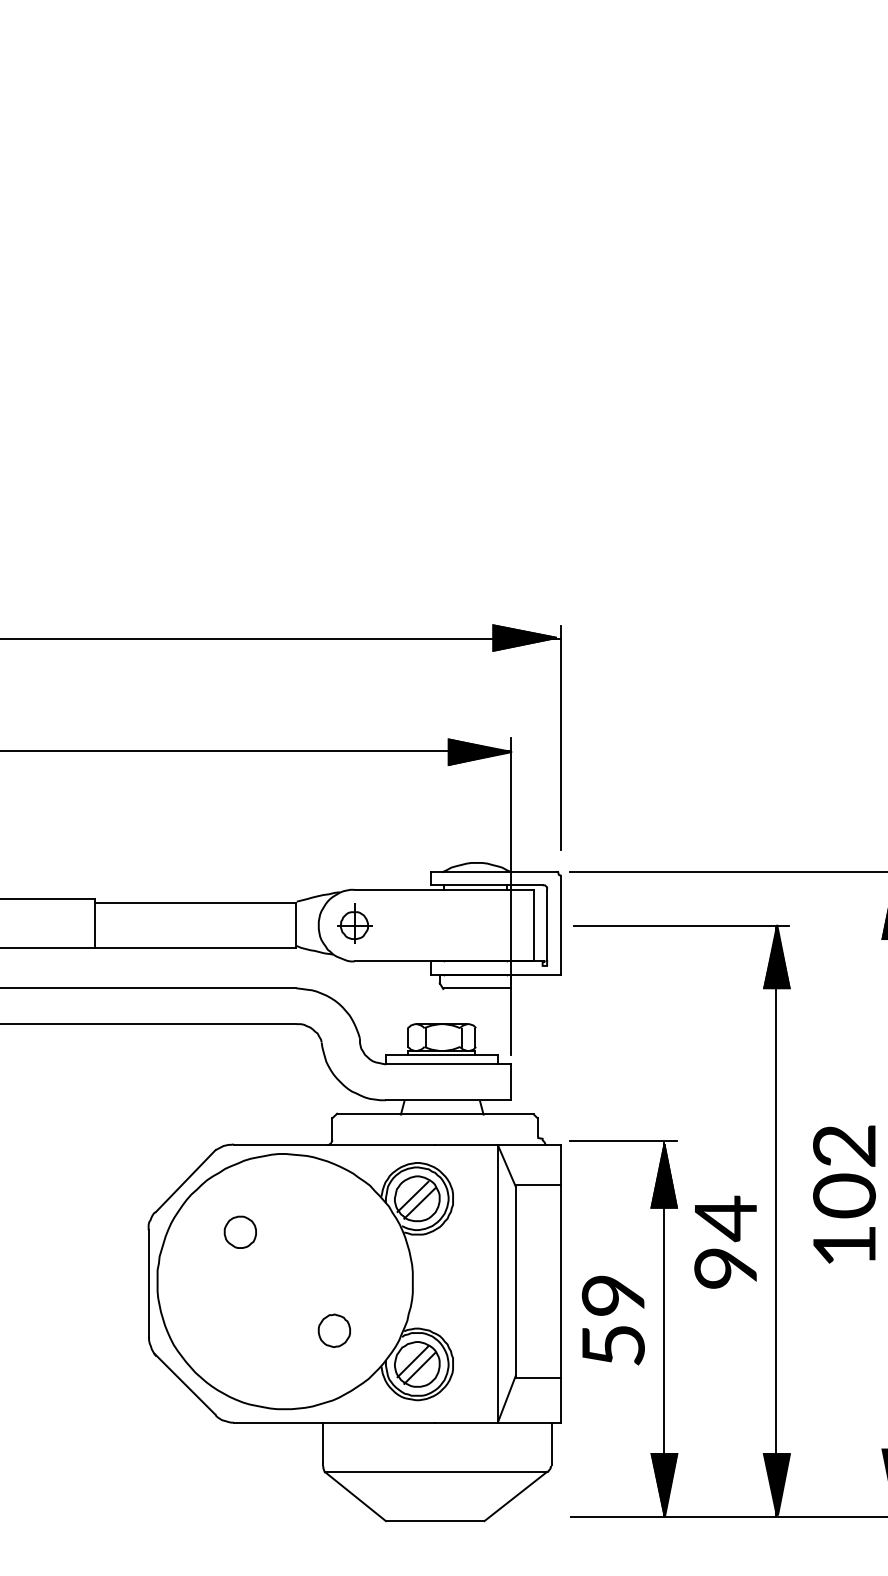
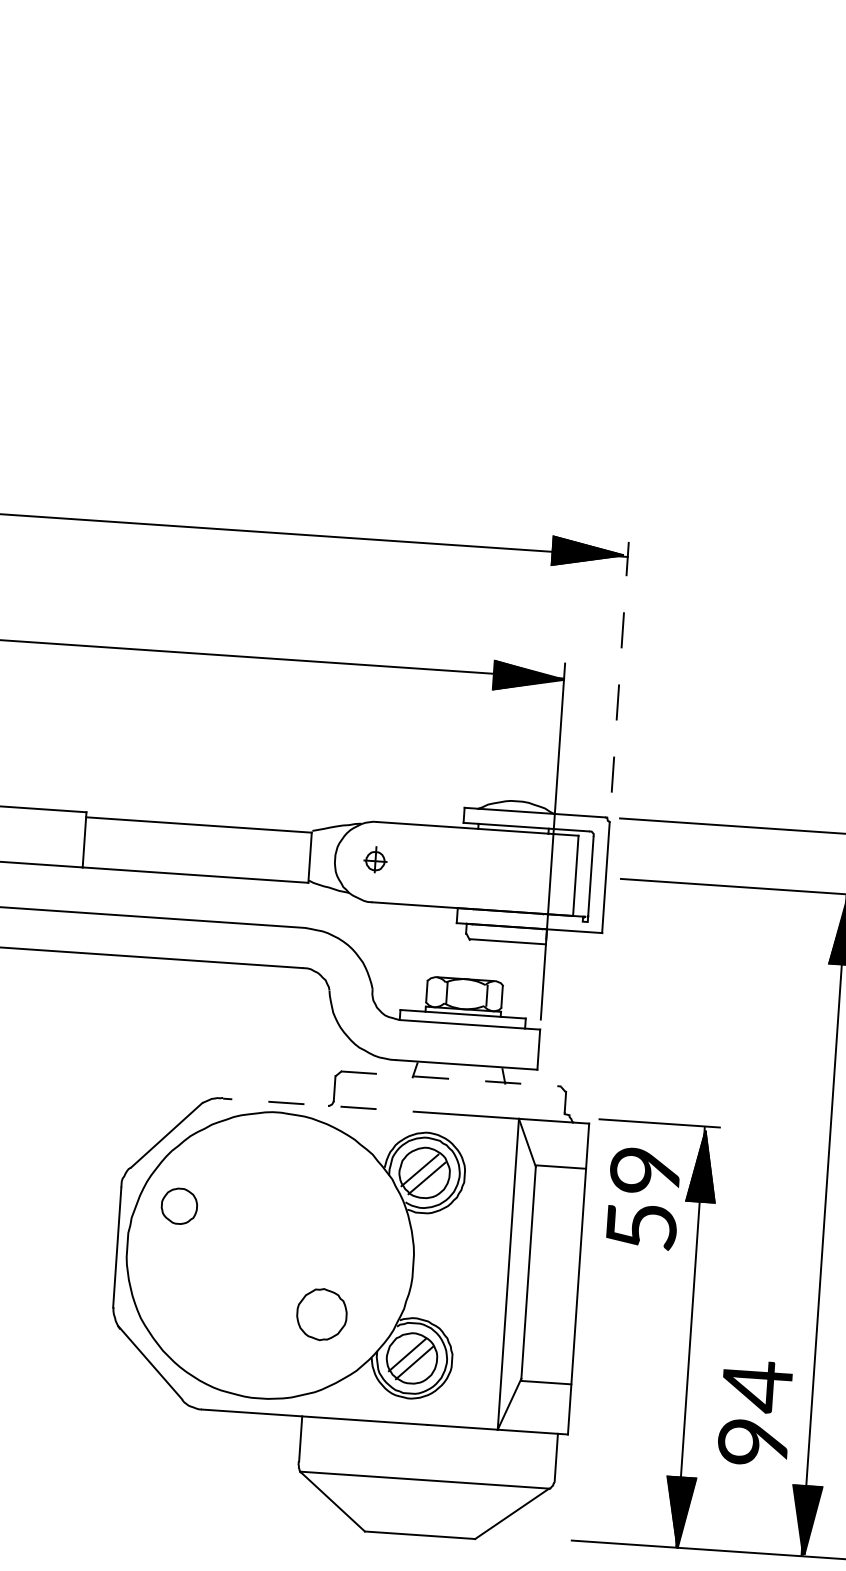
line: (560, 737) -> (620, 667), solid -> dashed
part: (354, 923) -> (375, 859), size x0.6
line: (435, 1113) -> (451, 1078), solid -> dashed
line: (334, 1145) -> (335, 1106), solid -> dashed
part: (239, 1231) -> (178, 1205), moved
text: (725, 1241) -> (755, 1412), moved
text: (612, 1320) -> (642, 1198), moved
part: (333, 1330) -> (320, 1313), size x1.4

